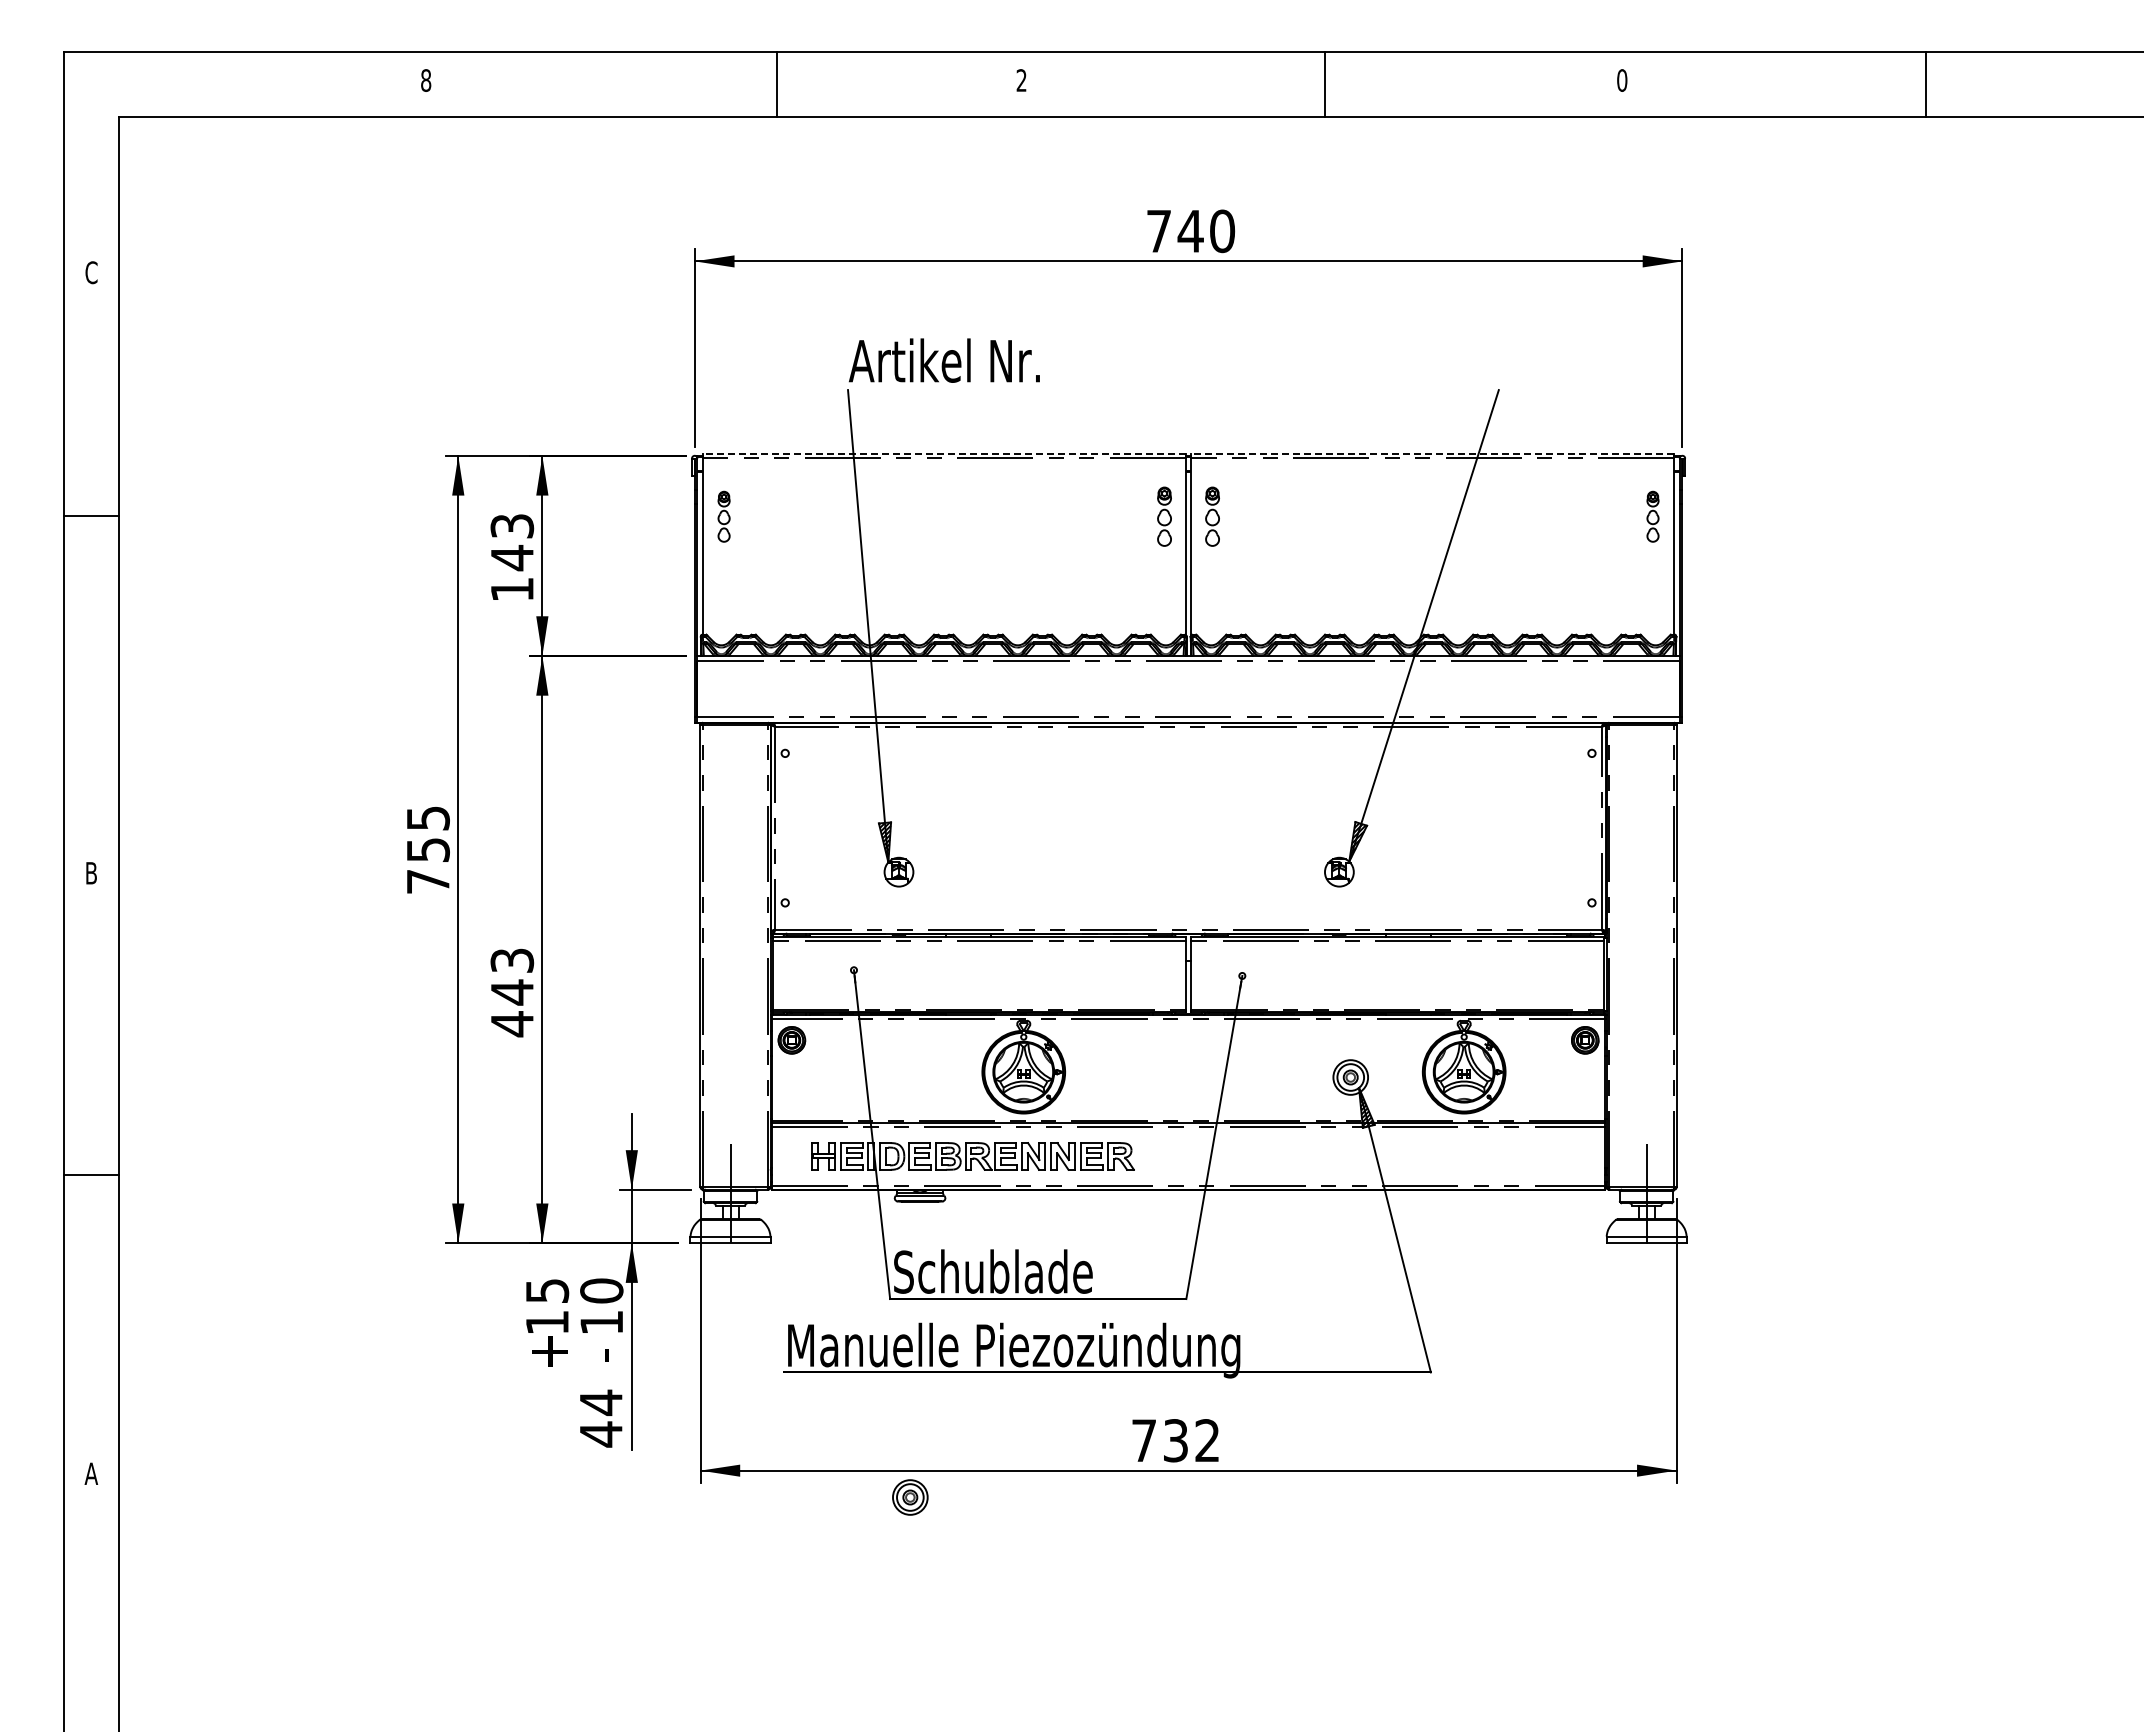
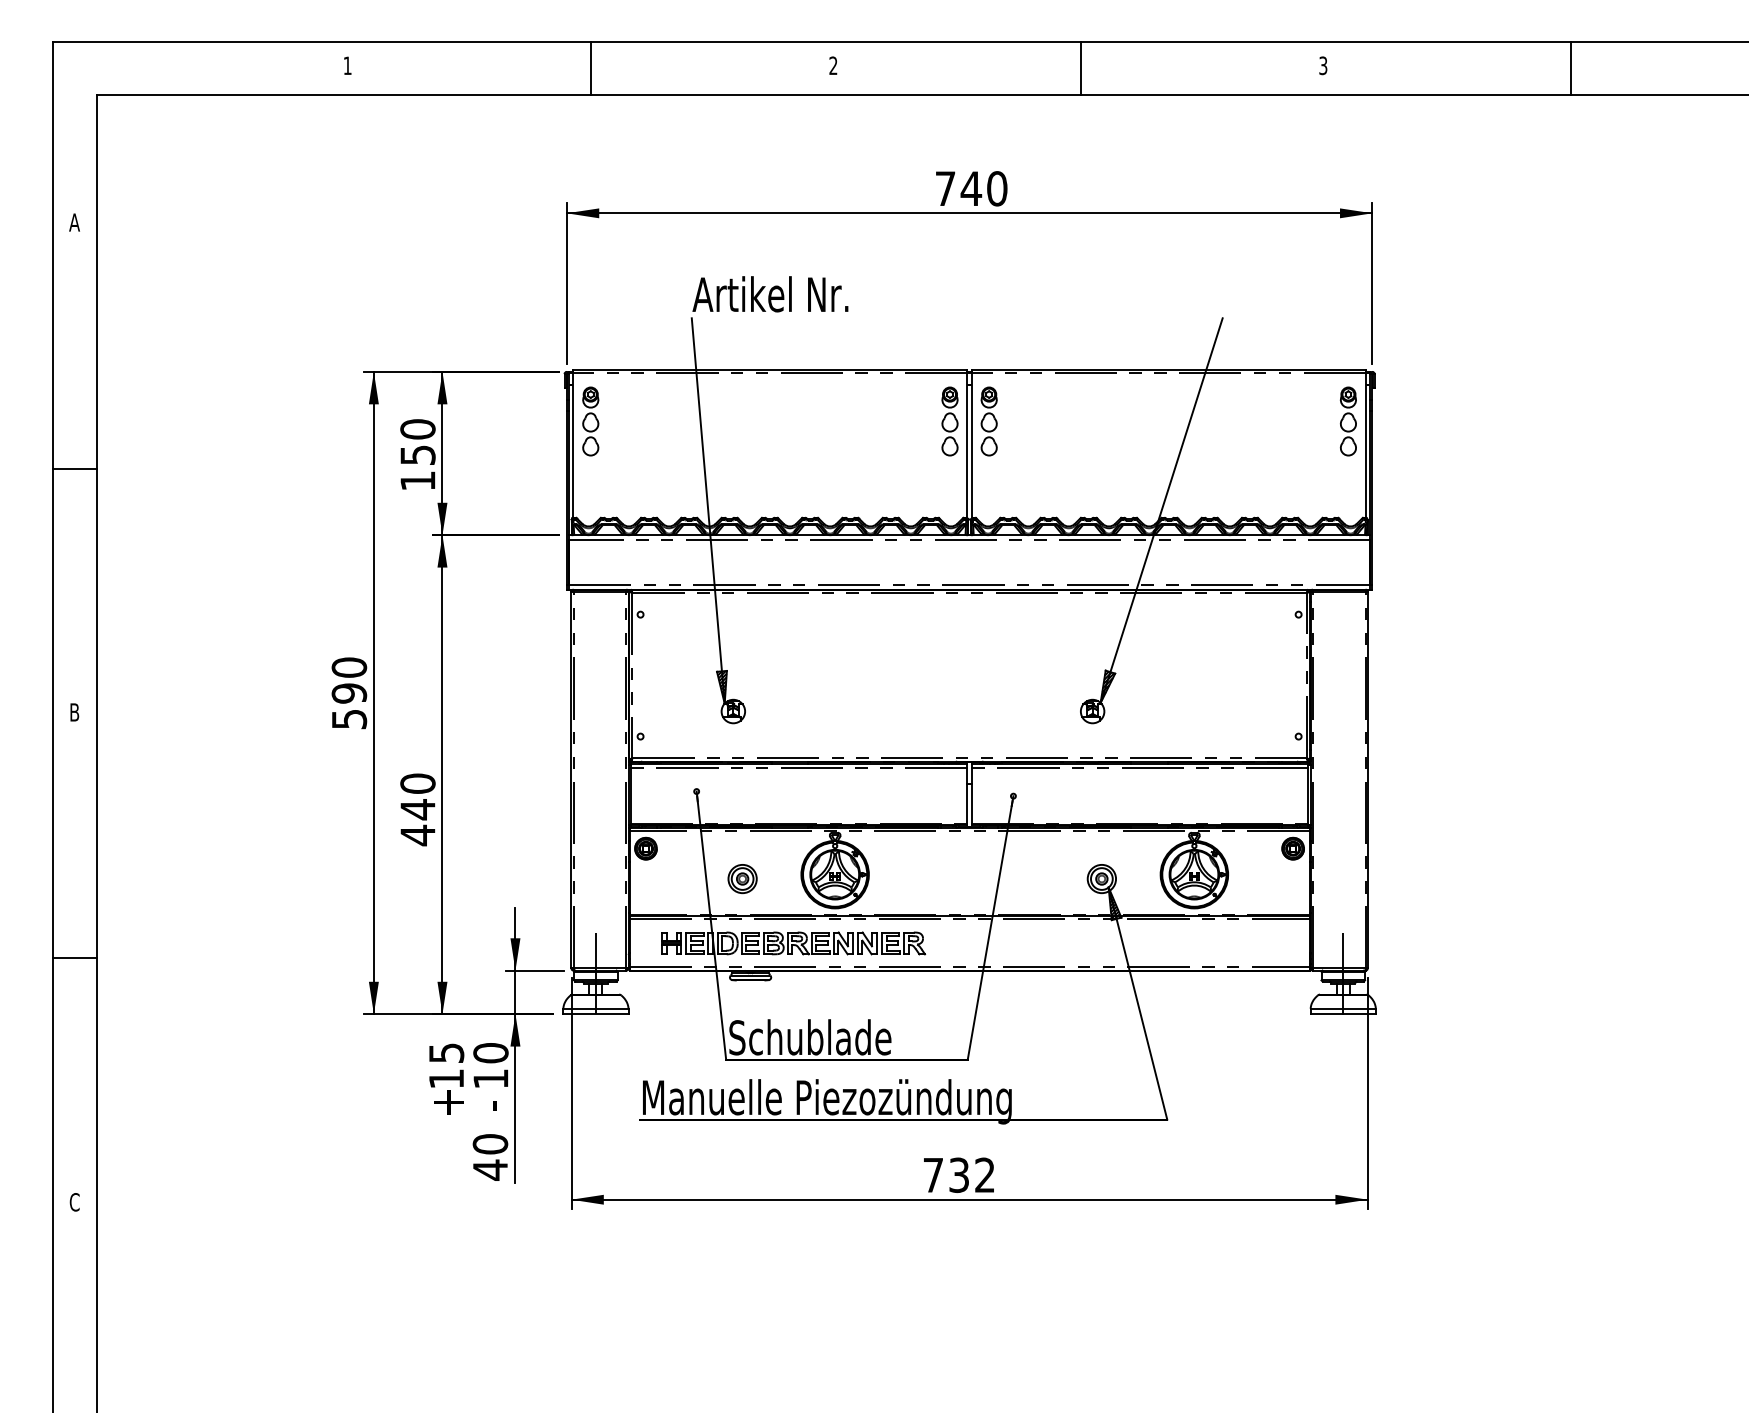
text: (426, 80) -> (347, 65), 8 -> 1
text: (1622, 80) -> (1323, 65), 0 -> 3
line: (776, 83) -> (591, 68), moved
text: (91, 272) -> (74, 222), C -> A
line: (944, 453) -> (770, 370), dashed -> solid
line: (1432, 453) -> (1168, 370), dashed -> solid
line: (91, 516) -> (74, 468), moved
part: (723, 516) -> (590, 421), size x1.67
part: (1164, 516) -> (949, 421), size x1.43
part: (1212, 516) -> (989, 421), size x1.43
part: (1652, 516) -> (1348, 421), size x1.67
text: (512, 542) -> (418, 442), 143 -> 150
text: (427, 849) -> (348, 693), 755 -> 590
text: (512, 960) -> (418, 783), 443 -> 440
text: (600, 1402) -> (489, 1144), 44 -> 40
text: (91, 1473) -> (74, 1202), A -> C
part: (910, 1497) -> (742, 879), moved

